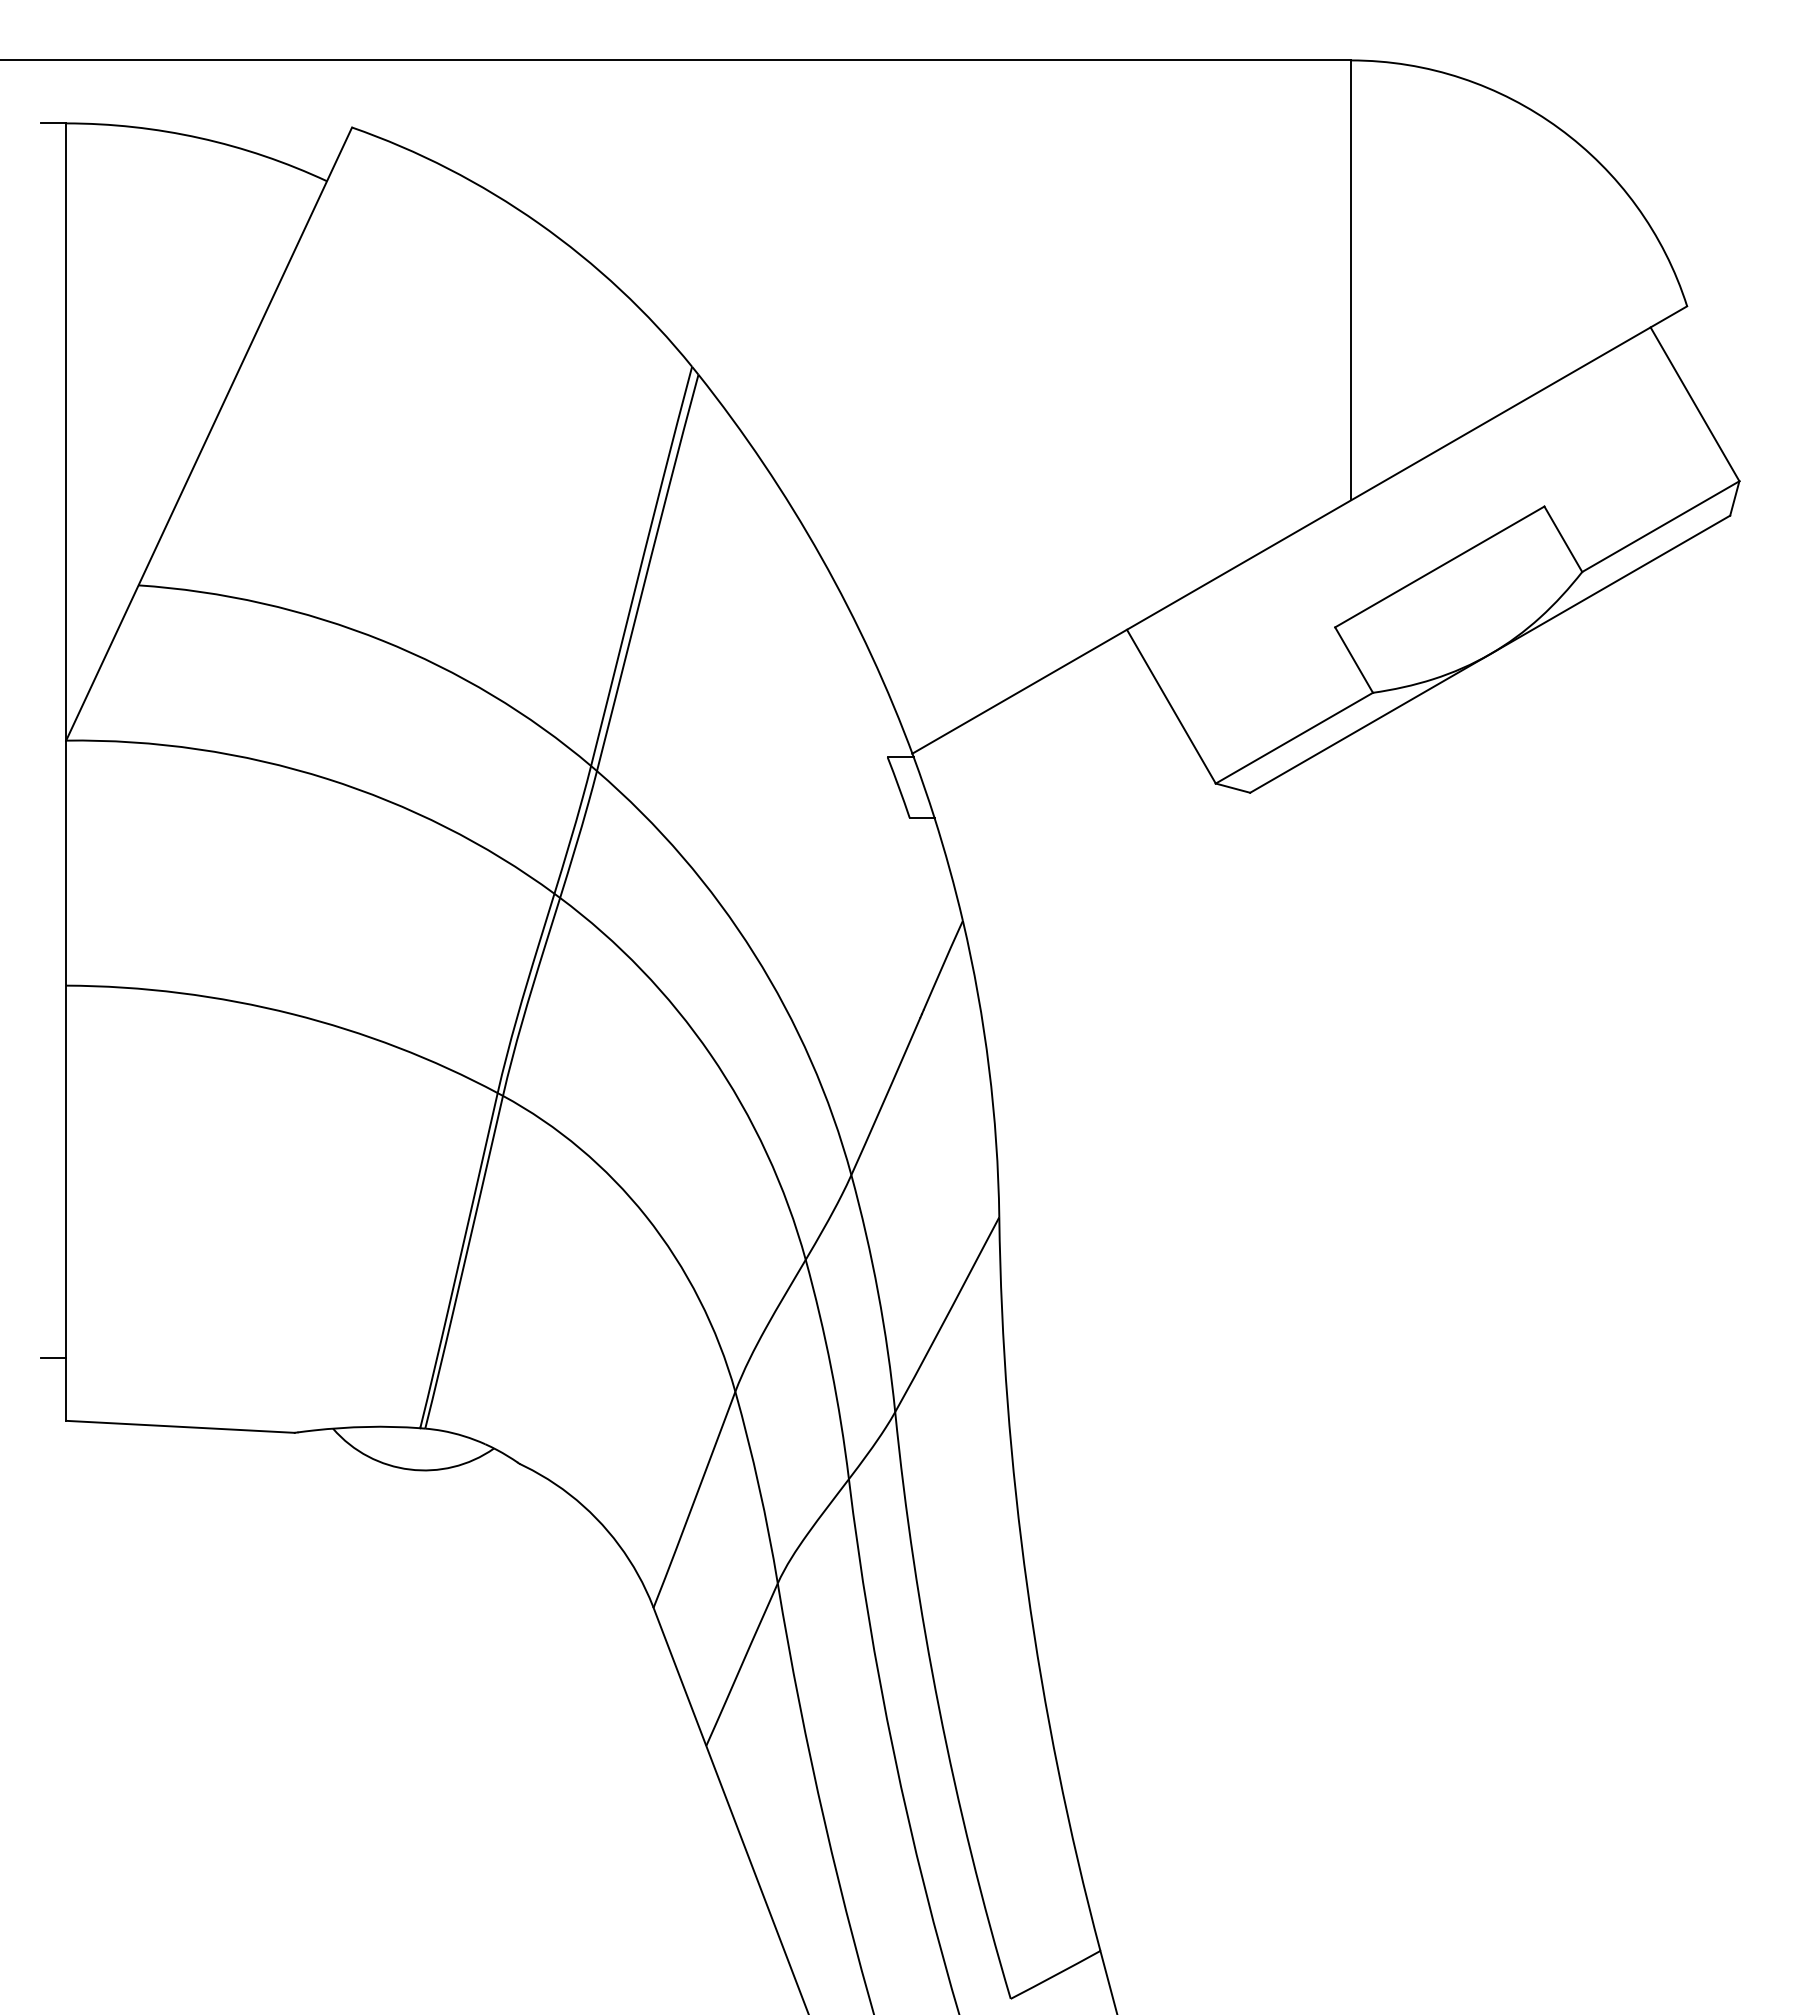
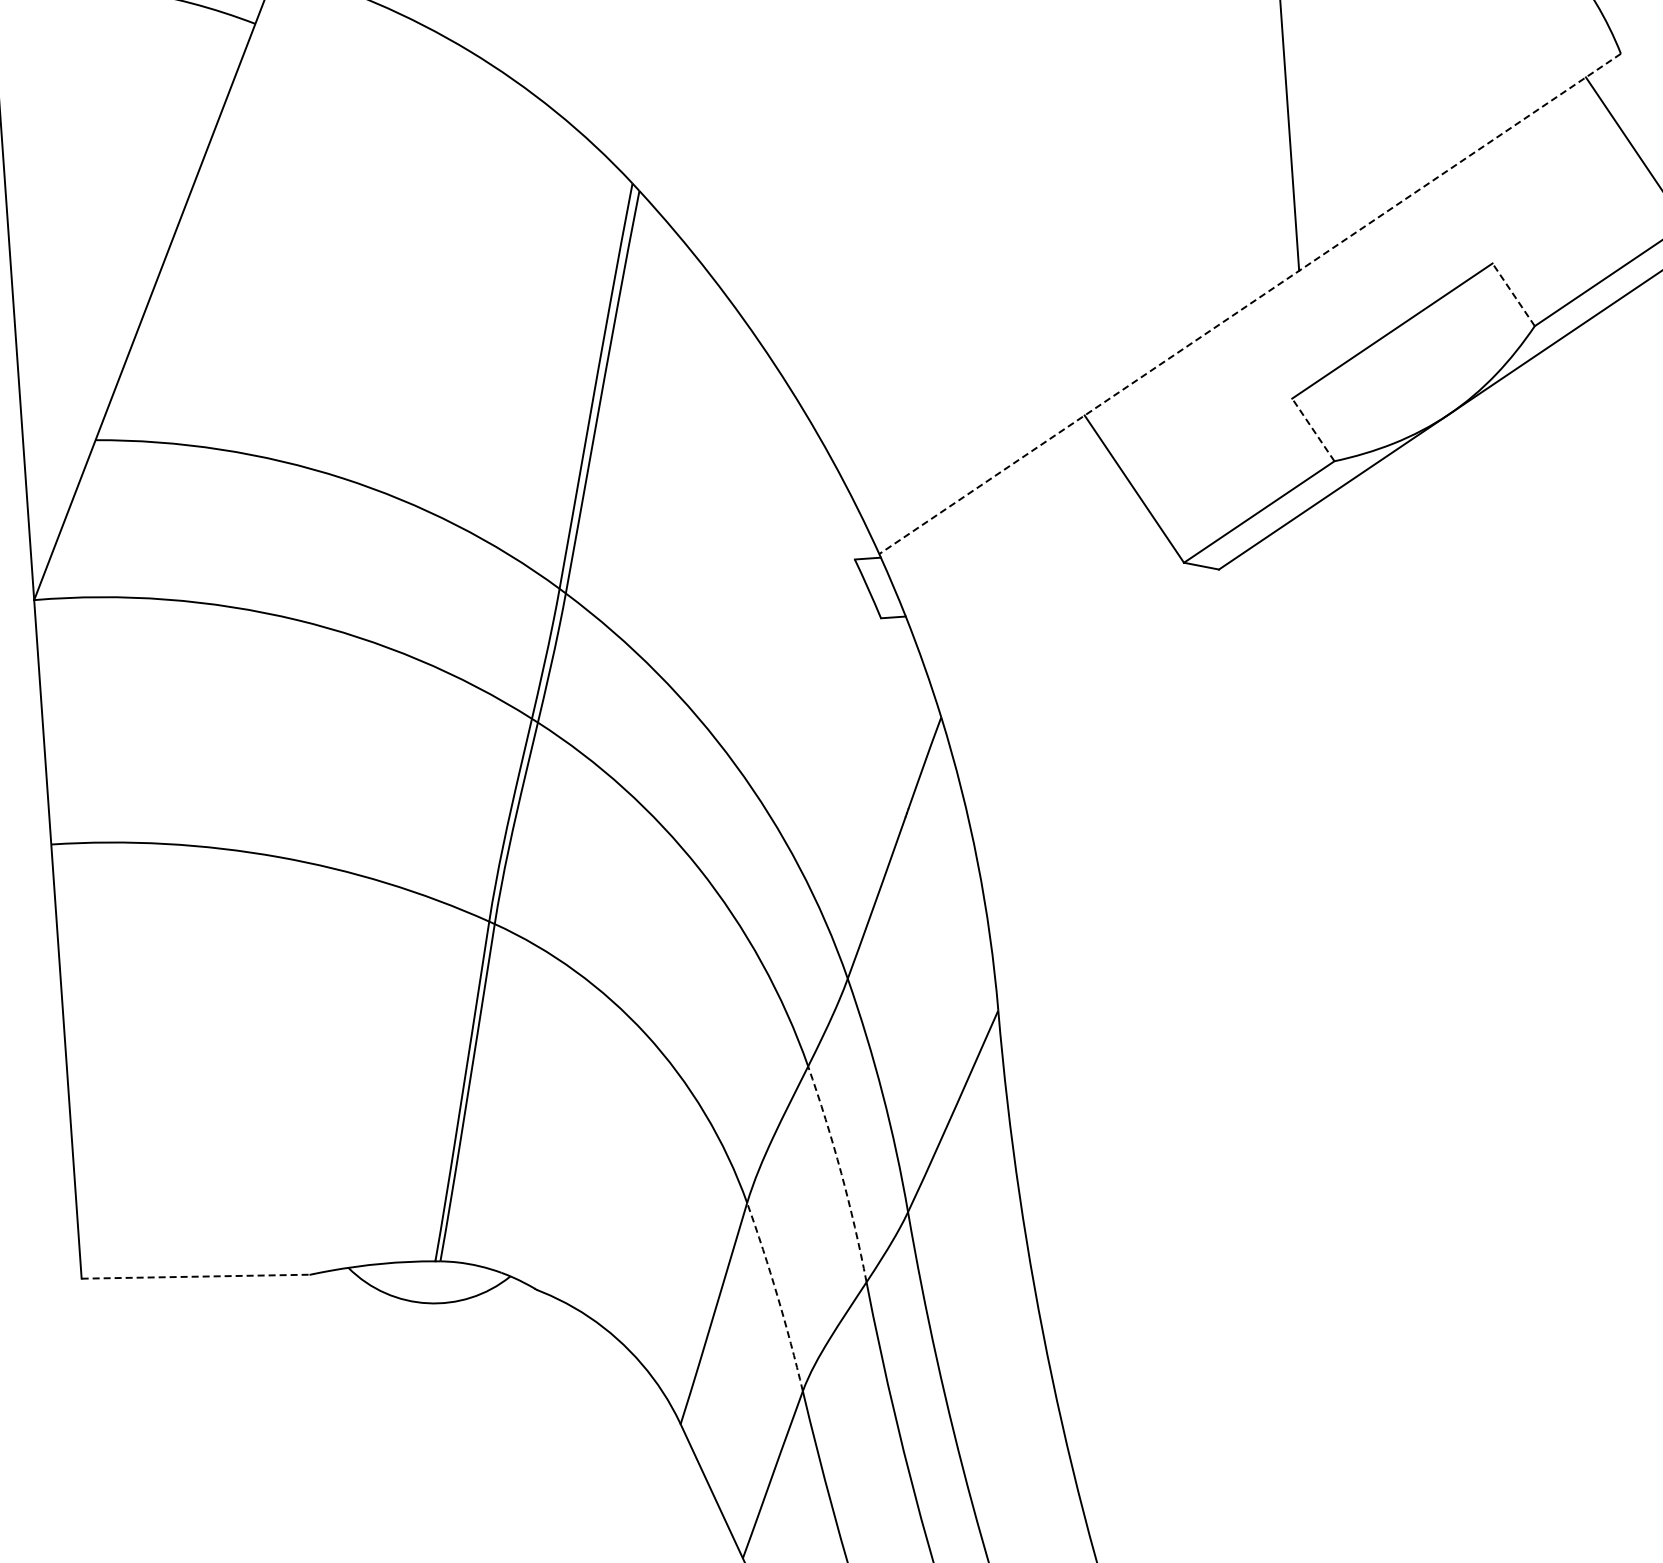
line: (1299, 530) -> (1249, 304), solid -> dashed
line: (1563, 539) -> (1513, 295), solid -> dashed
line: (1354, 660) -> (1313, 430), solid -> dashed
line: (53, 1357) -> (64, 1216), removed
arc: (831, 1368) -> (841, 1173), solid -> dashed
line: (180, 1426) -> (196, 1276), solid -> dashed
arc: (759, 1487) -> (777, 1296), solid -> dashed

